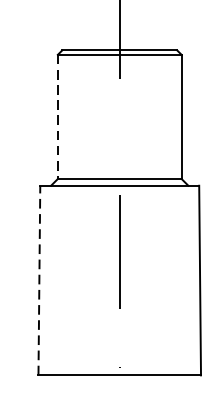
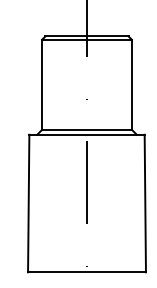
line: (58, 117) -> (42, 85), dashed -> solid
line: (39, 280) -> (28, 203), dashed -> solid

